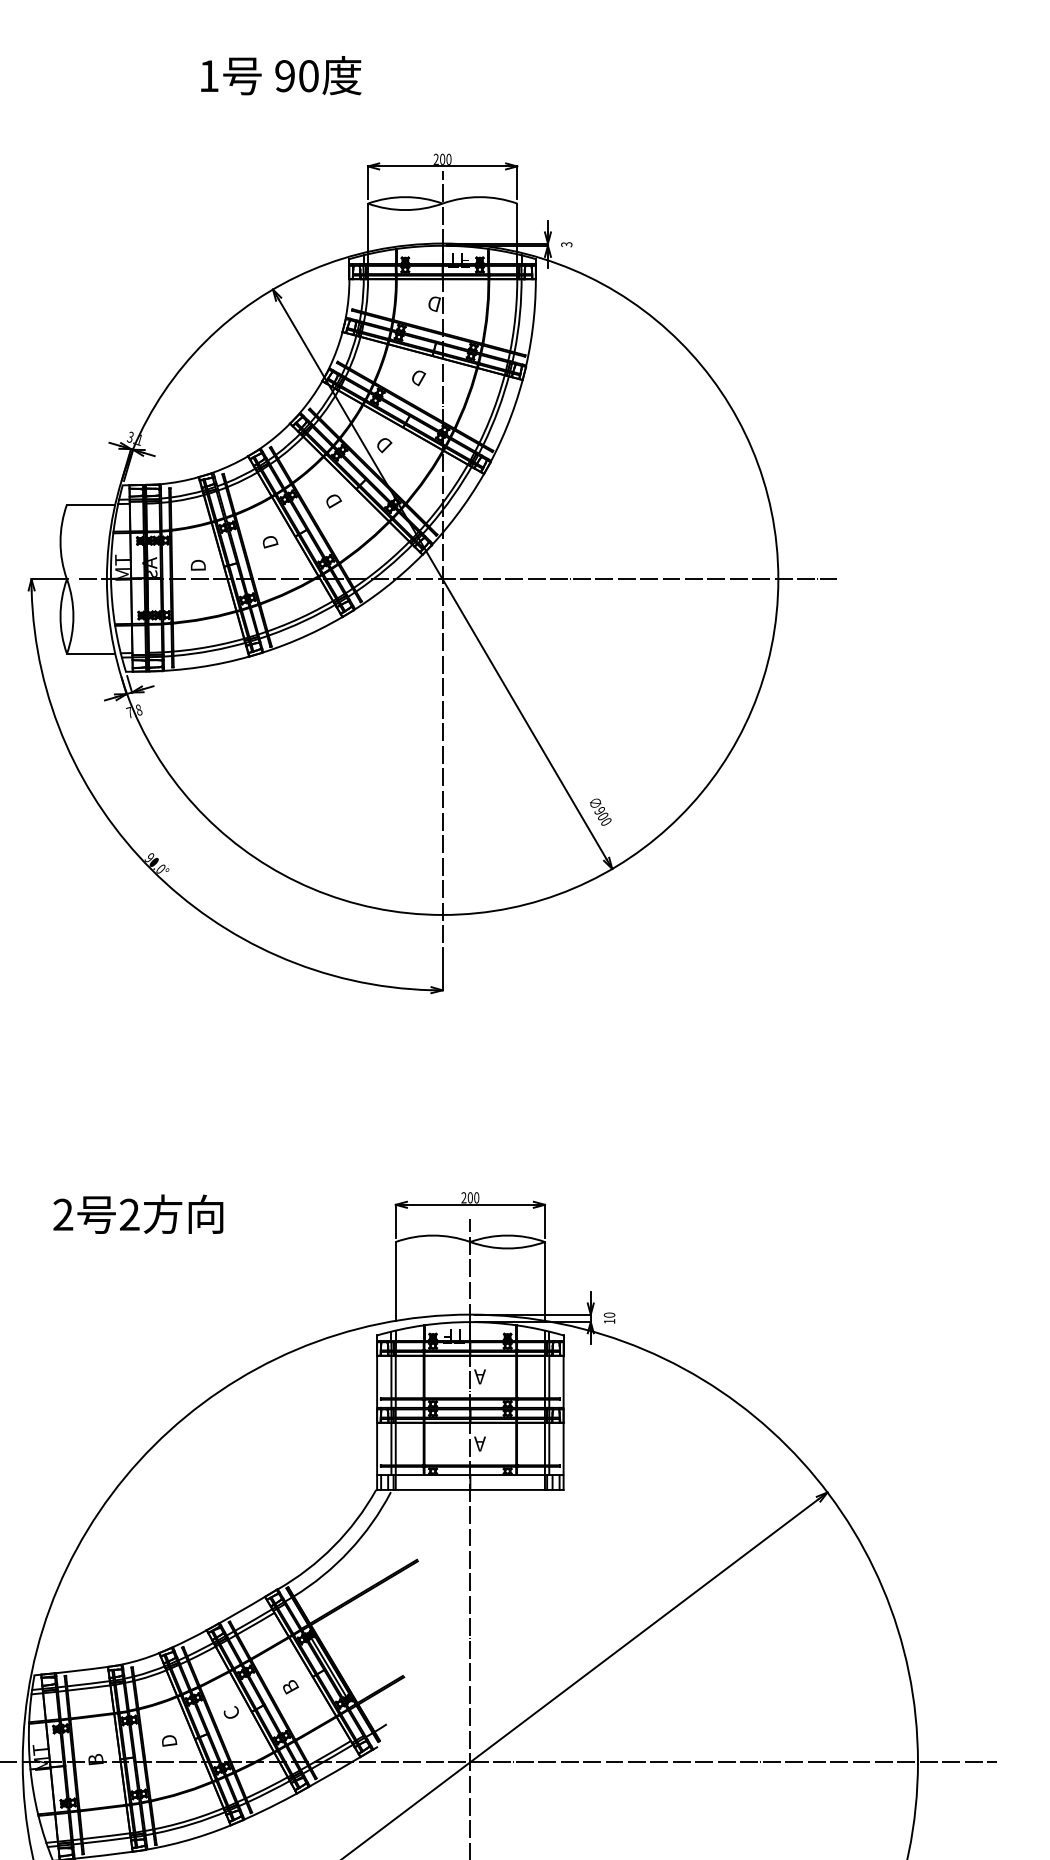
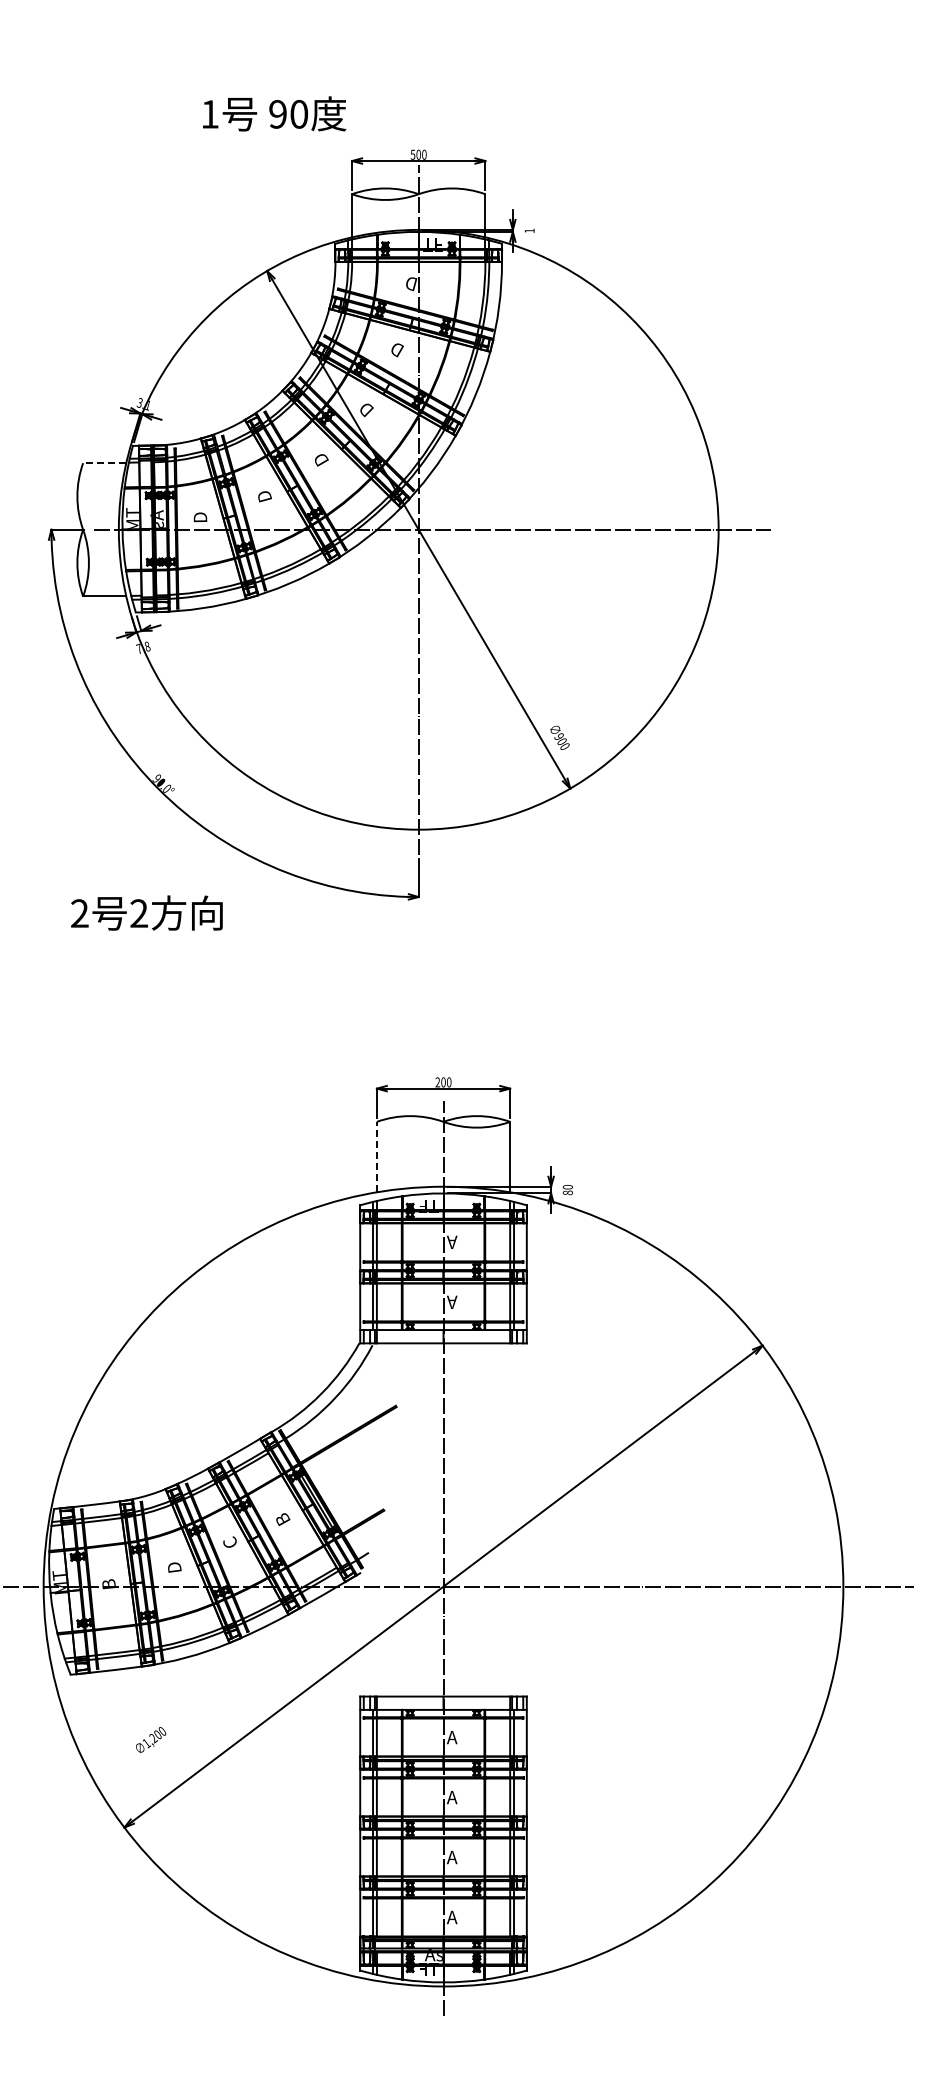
text: (281, 75) -> (274, 113), moved
text: (435, 159) -> (412, 154), 200 -> 500
text: (566, 244) -> (529, 230), 3 -> 1
line: (90, 505) -> (104, 463), solid -> dashed
text: (137, 1213) -> (146, 912), moved
line: (395, 1280) -> (376, 1156), solid -> dashed
text: (609, 1321) -> (567, 1192), 10 -> 80

